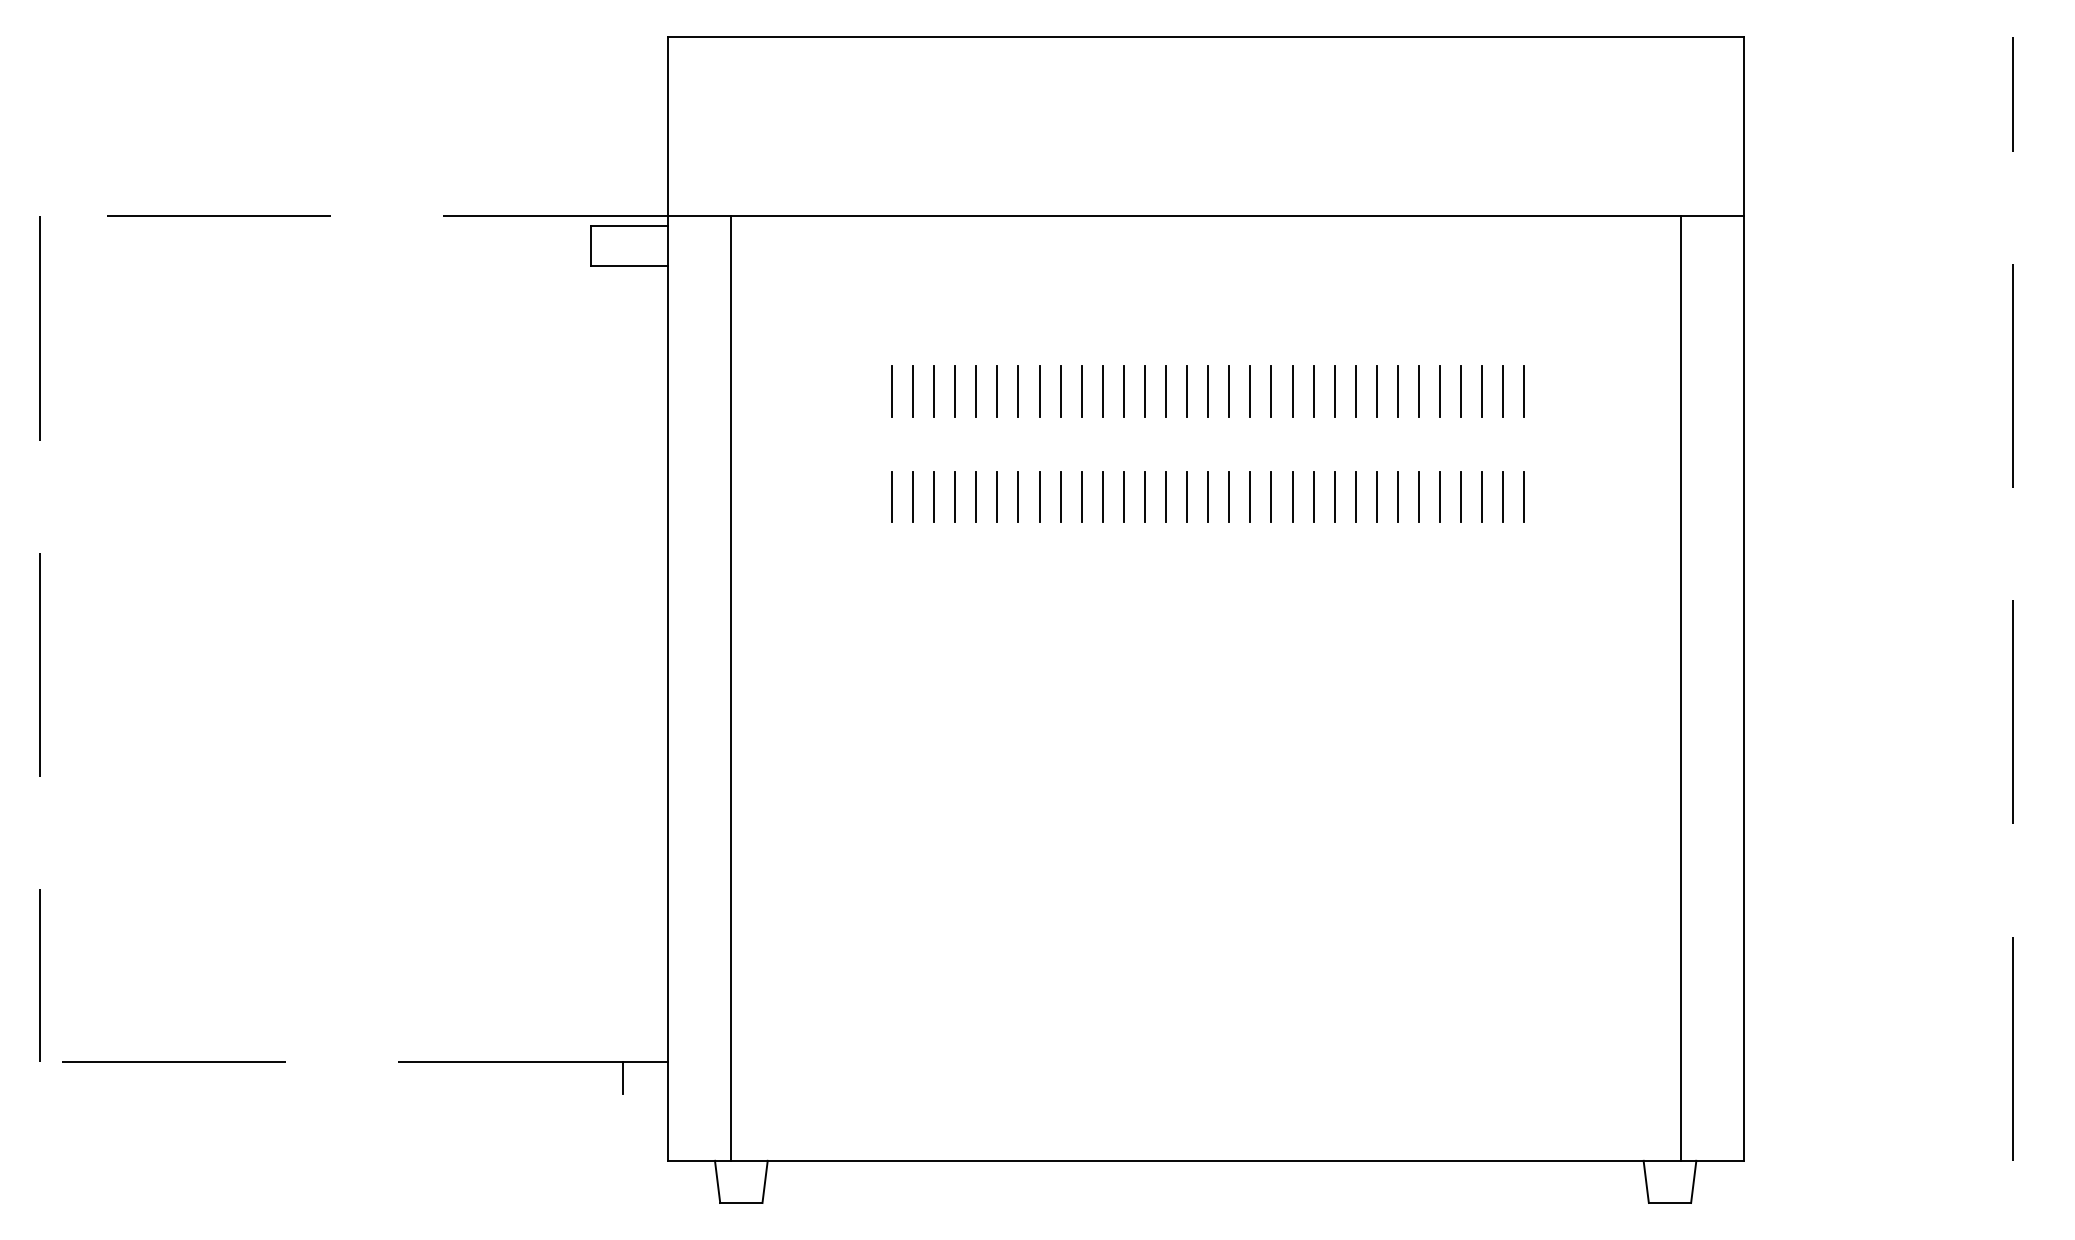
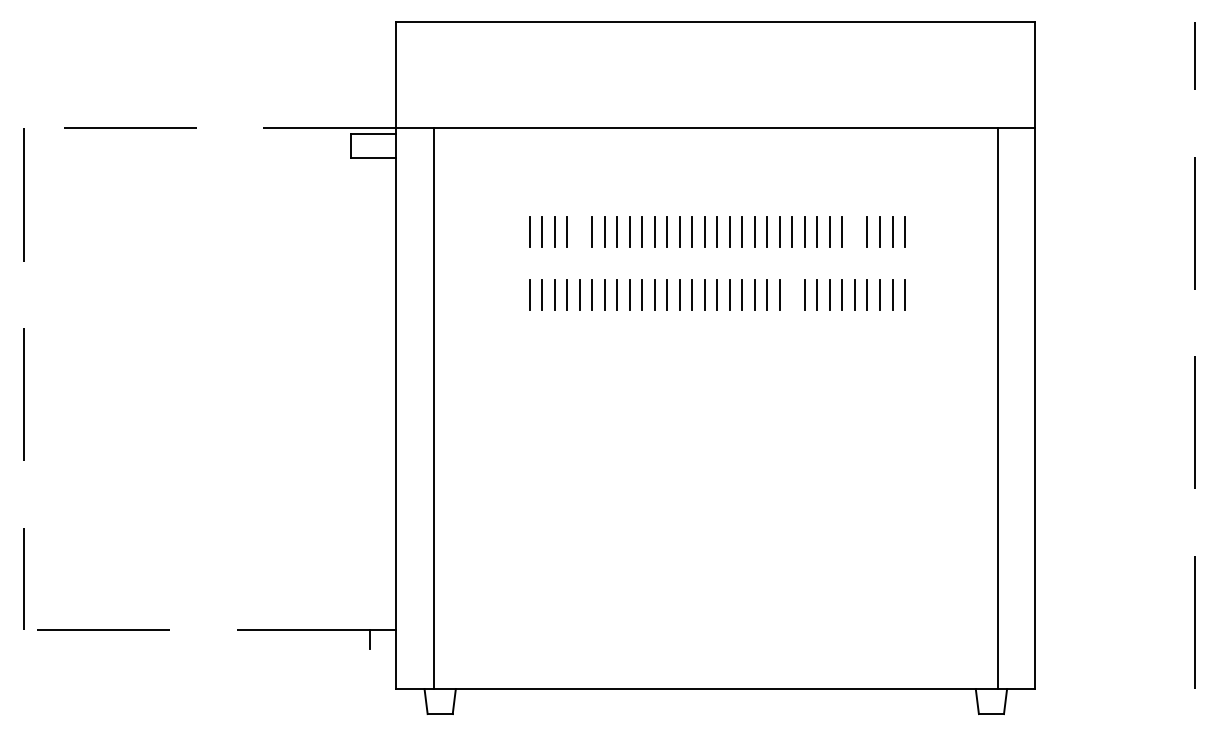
line: (1439, 390) -> (854, 231), removed
line: (976, 391) -> (579, 232), removed
line: (1334, 496) -> (792, 294), removed

